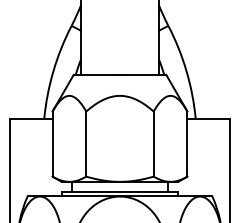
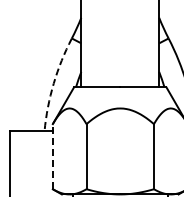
arc: (53, 70) -> (53, 83), solid -> dashed
line: (52, 144) -> (52, 157), solid -> dashed

